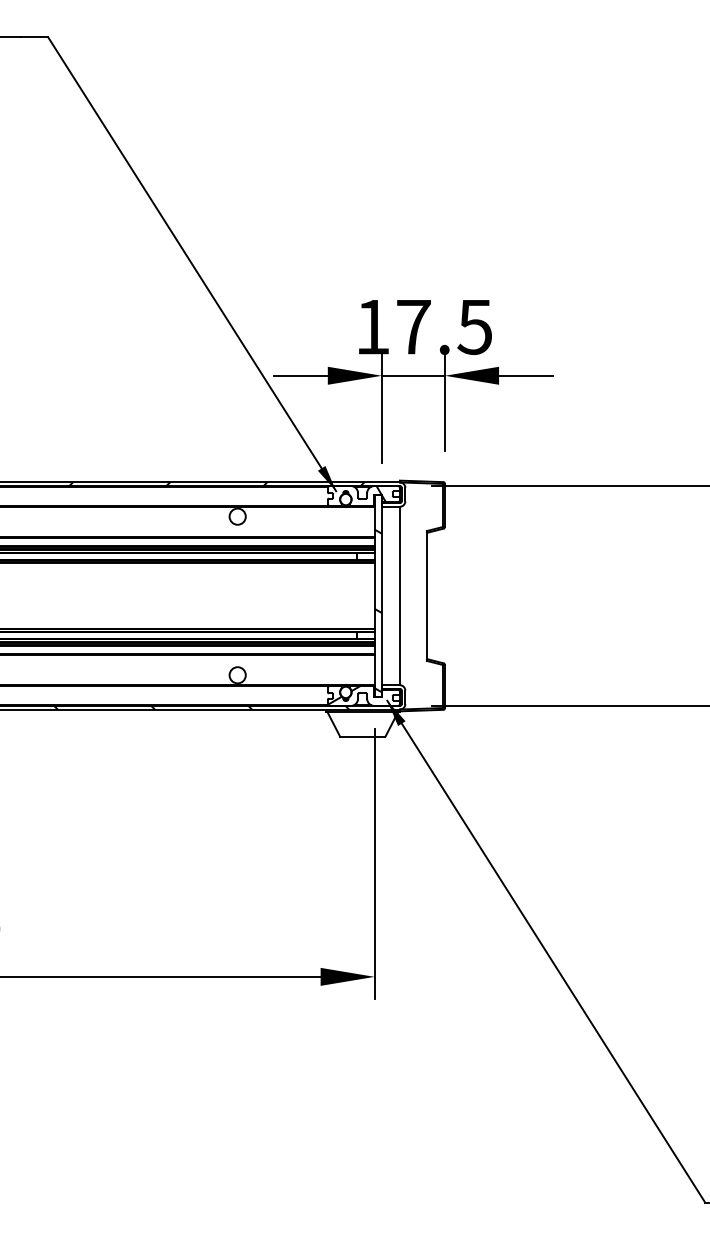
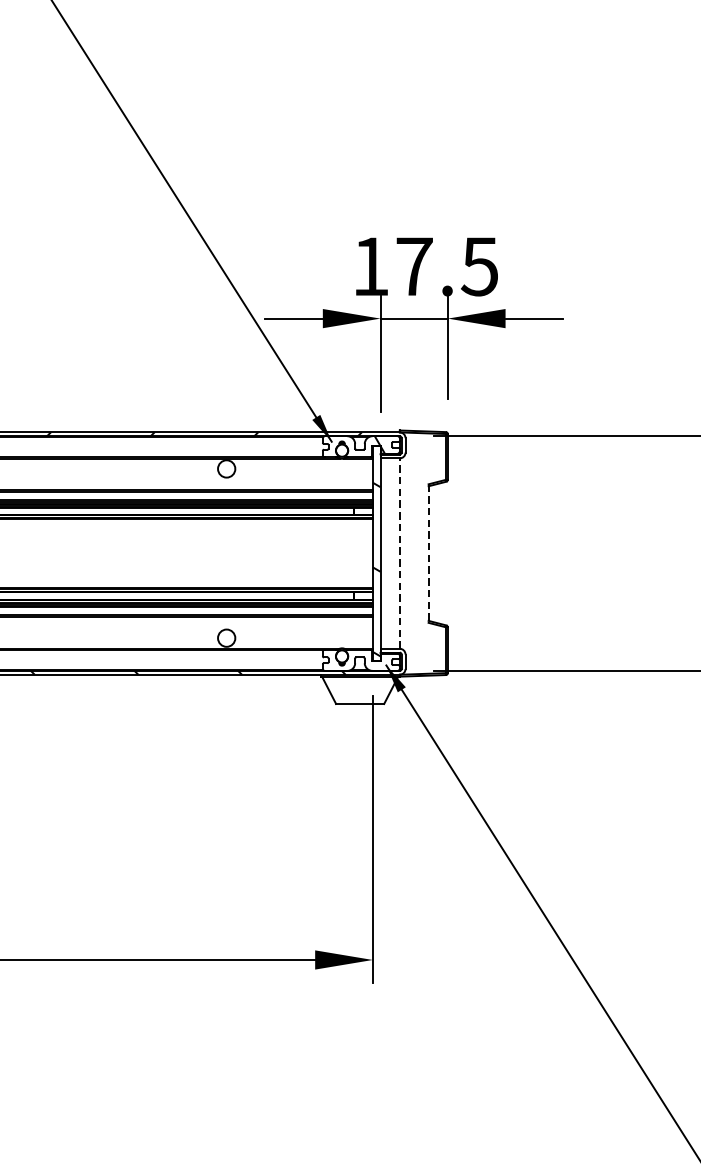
line: (399, 595) -> (399, 553), solid -> dashed
line: (426, 595) -> (428, 553), solid -> dashed
hatch: (343, 695) -> (339, 659), removed

